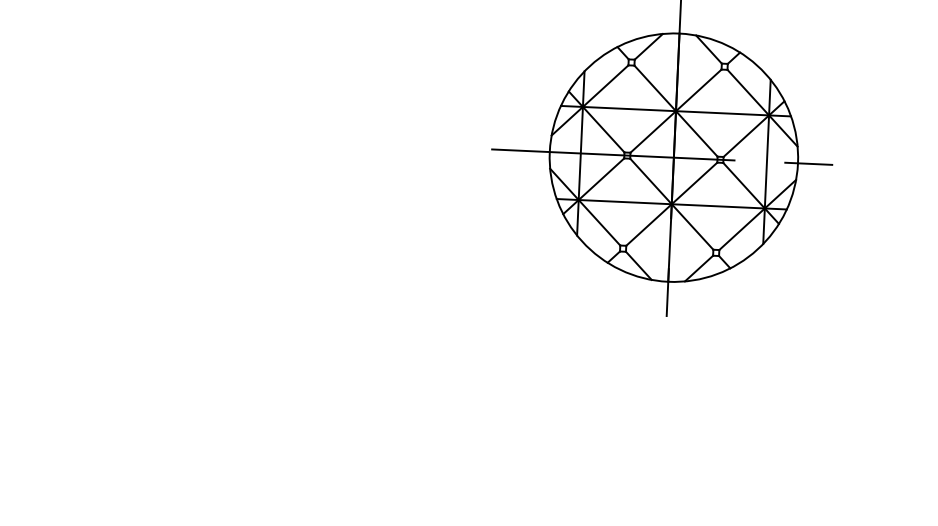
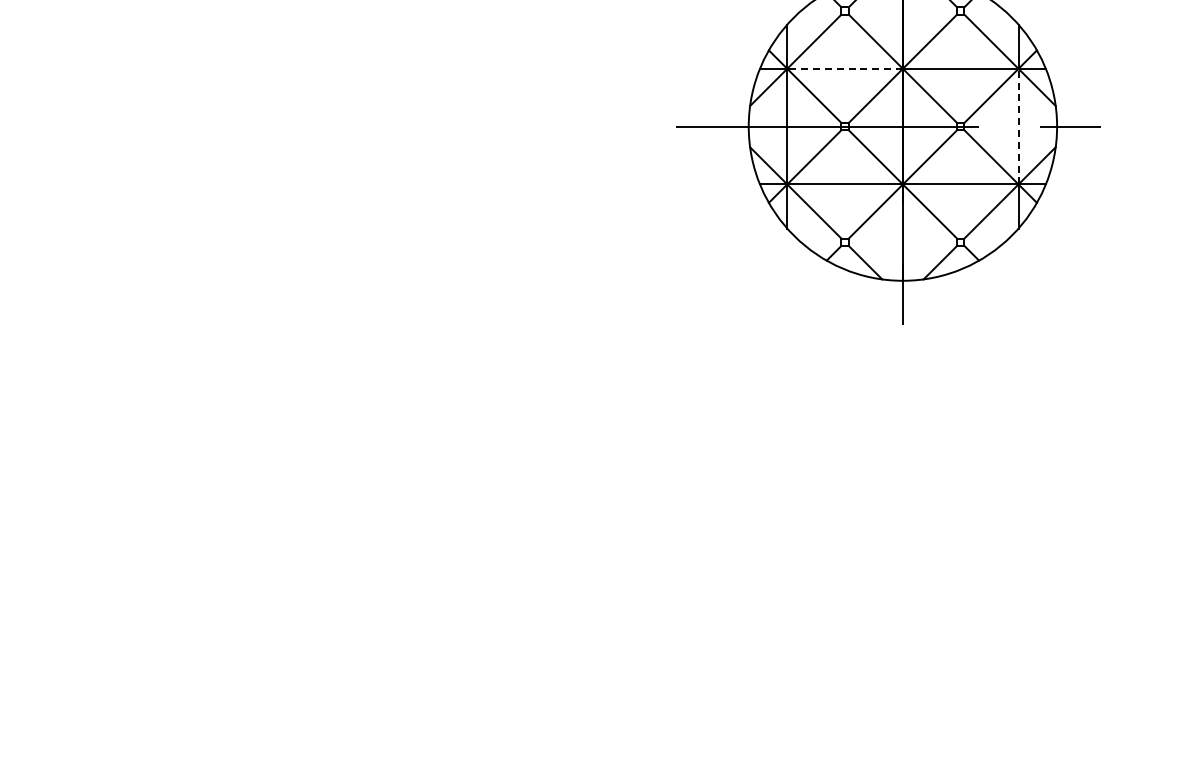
line: (629, 108) -> (845, 68), solid -> dashed
line: (766, 161) -> (1018, 126), solid -> dashed

